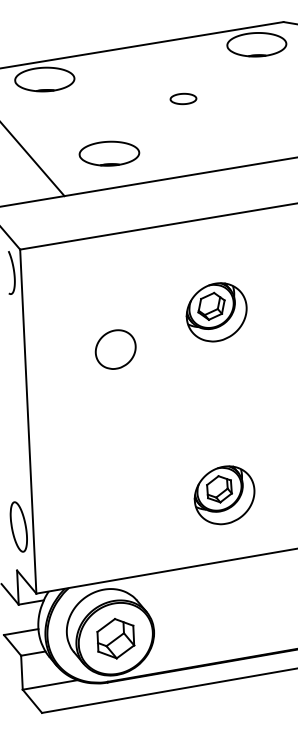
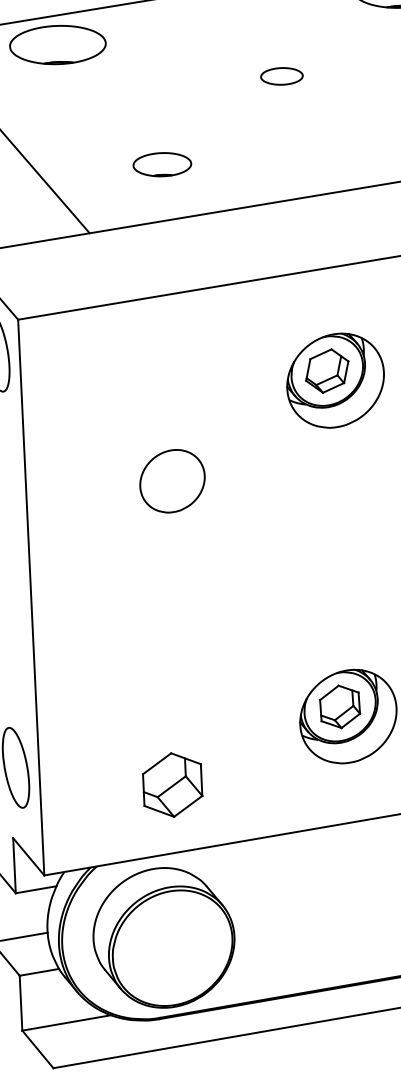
part: (109, 153) -> (162, 164), size x0.6
part: (216, 312) -> (335, 380), moved
part: (115, 638) -> (172, 784), moved

